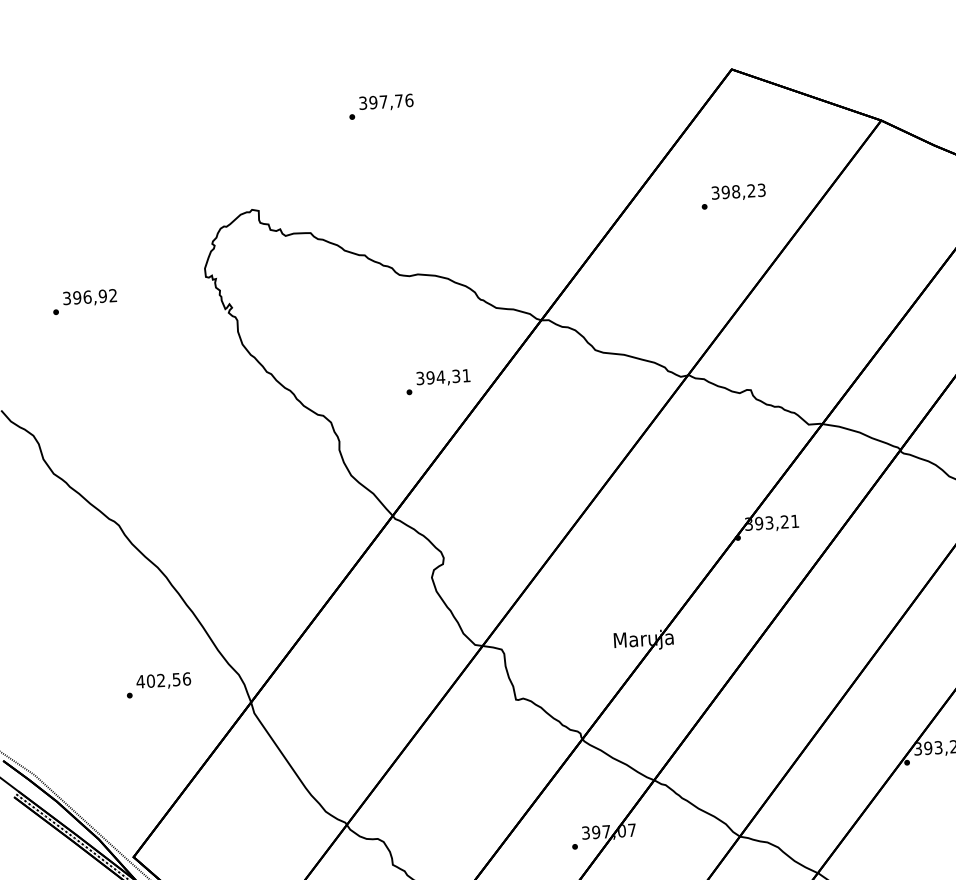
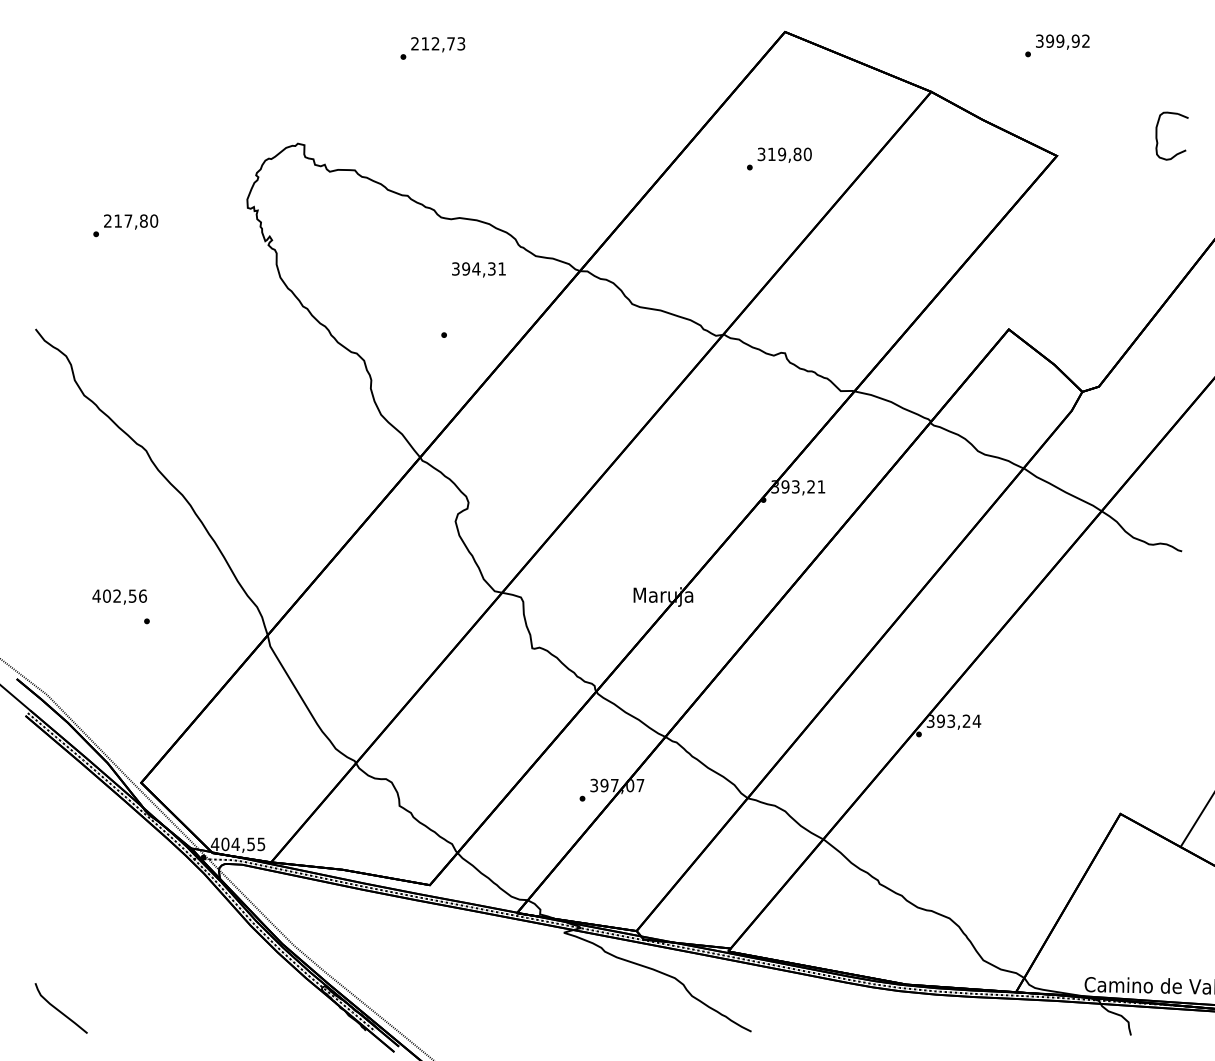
text: (386, 101) -> (438, 43), 397,76 -> 212,73
text: (743, 191) -> (789, 154), 398,23 -> 319,80
text: (90, 296) -> (131, 220), 396,92 -> 217,80
text: (442, 377) -> (478, 269), moved
text: (163, 680) -> (119, 596), moved

